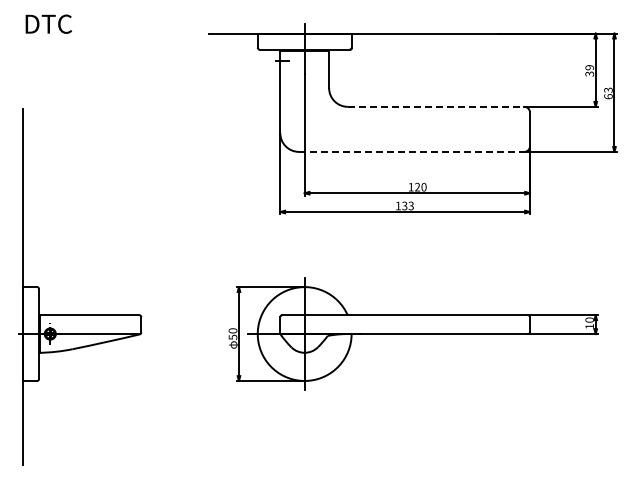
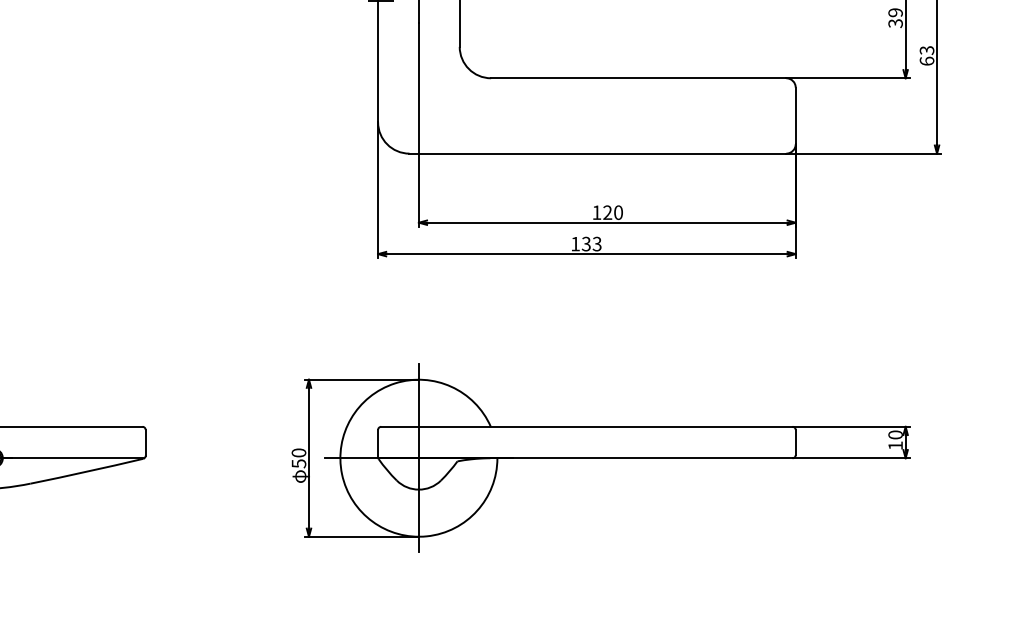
line: (436, 106) -> (639, 77), dashed -> solid
line: (411, 151) -> (597, 152), dashed -> solid

